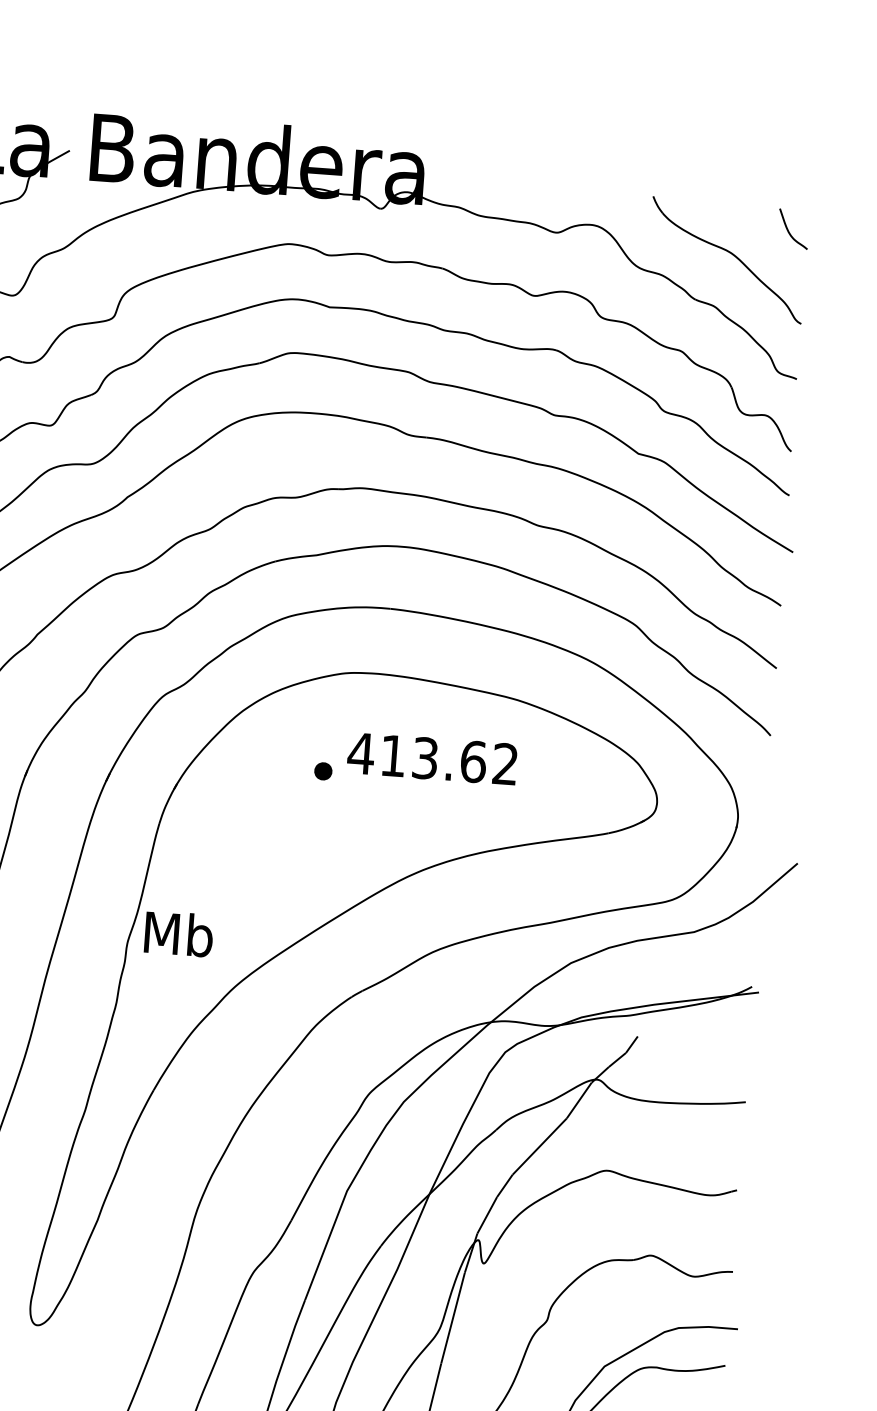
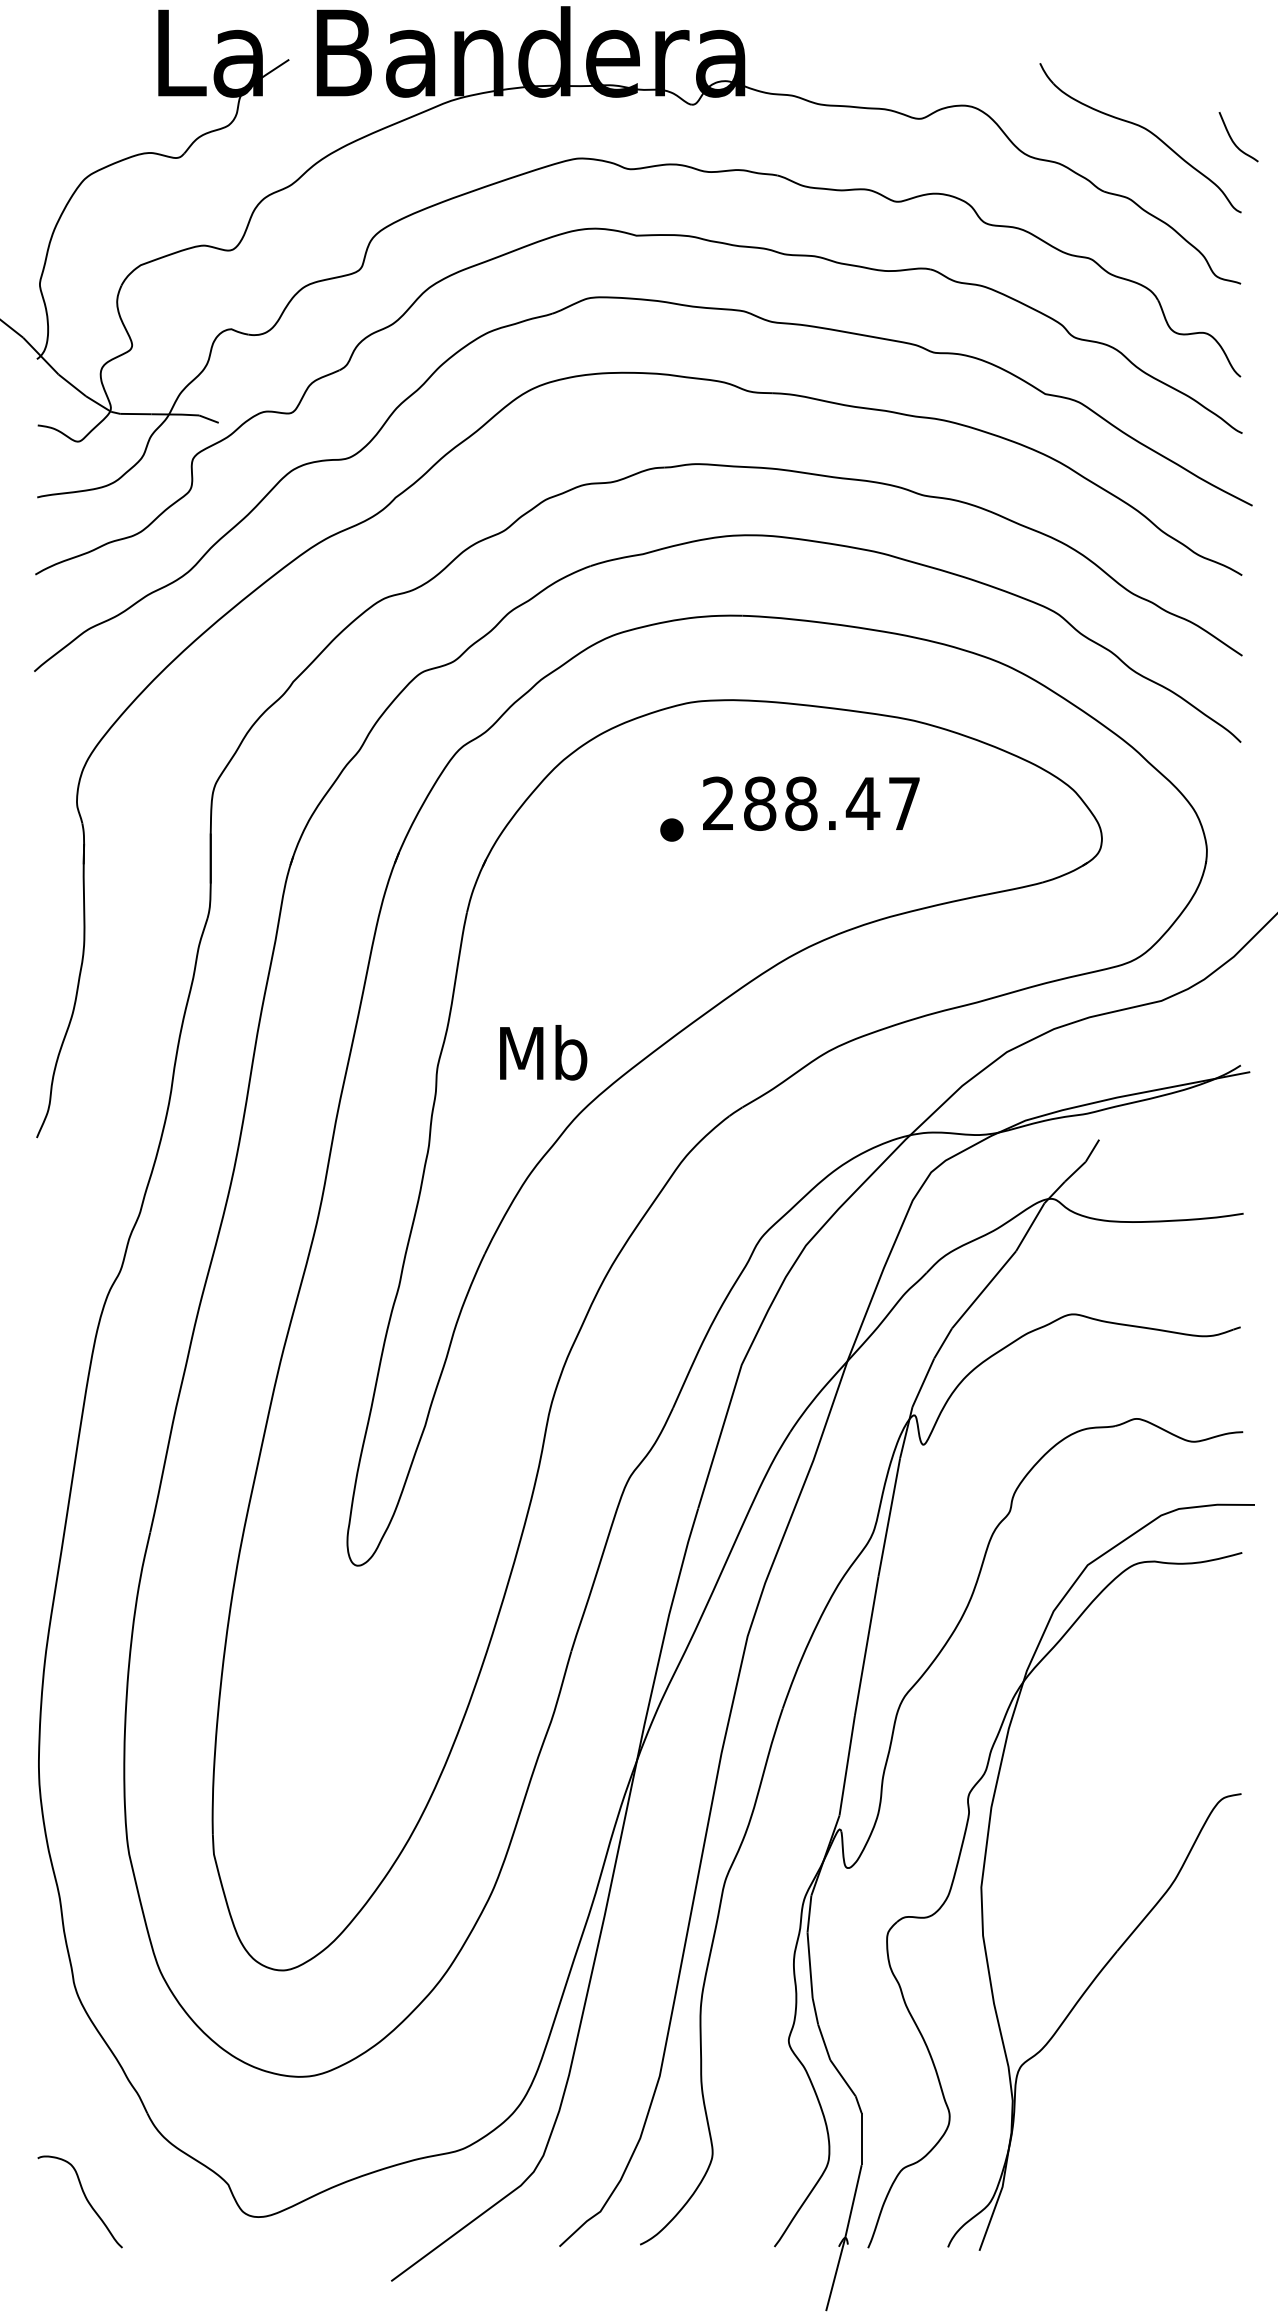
curve: (789, 231) -> (1233, 140), moved
text: (432, 758) -> (810, 803), 413.62 -> 288.47
text: (179, 933) -> (543, 1052), moved

